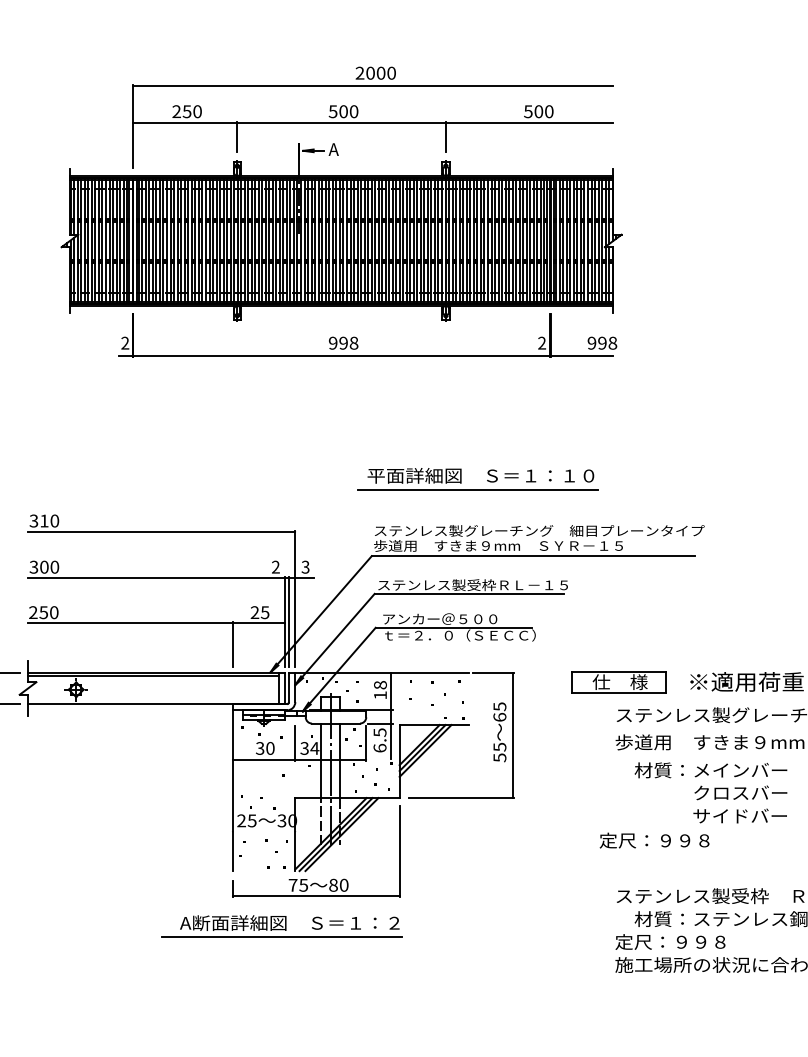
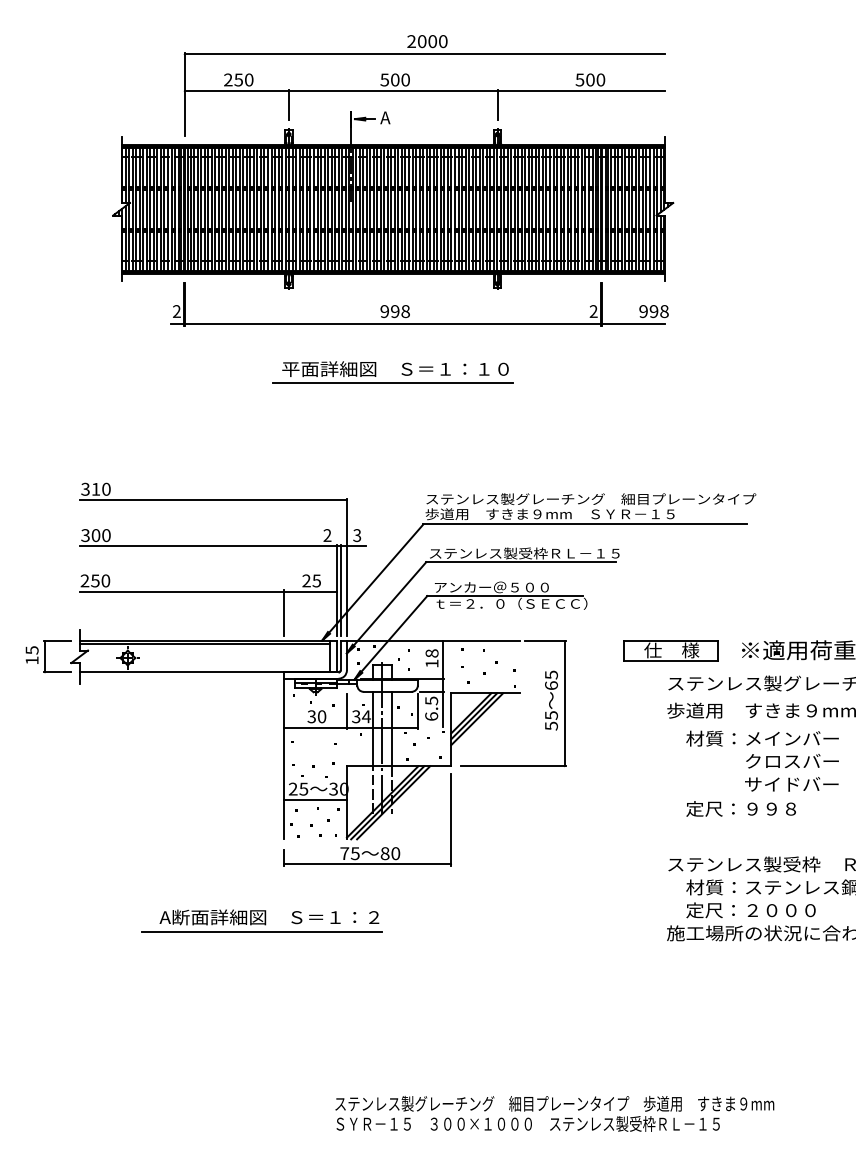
part: (486, 480) -> (401, 373), moved
line: (263, 832) -> (315, 800), added
text: (653, 840) -> (740, 808), moved
part: (281, 926) -> (261, 920), moved
text: (689, 942) -> (741, 910), 定尺：９９８ -> 定尺：２０００

